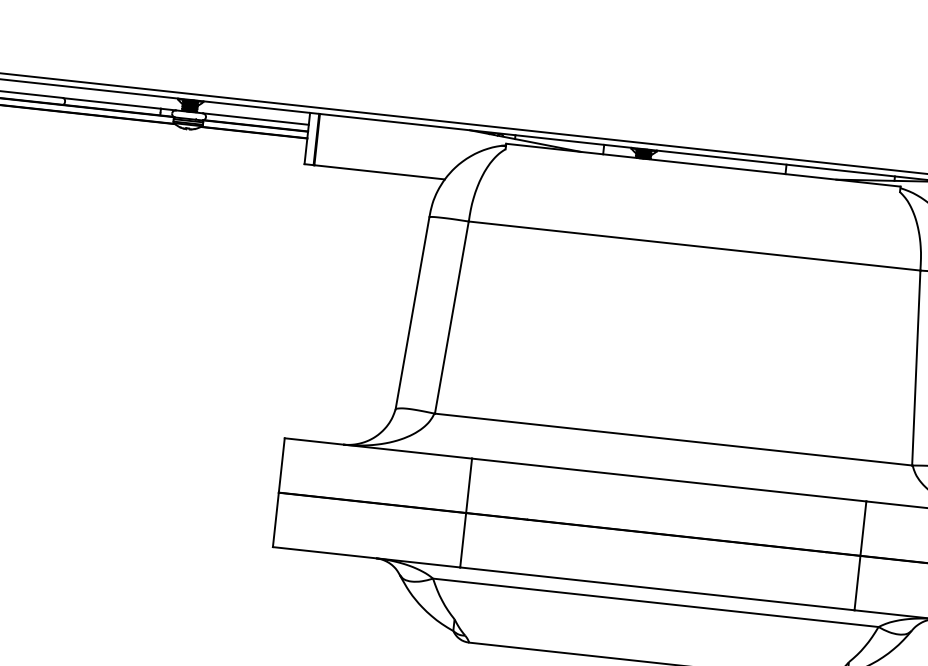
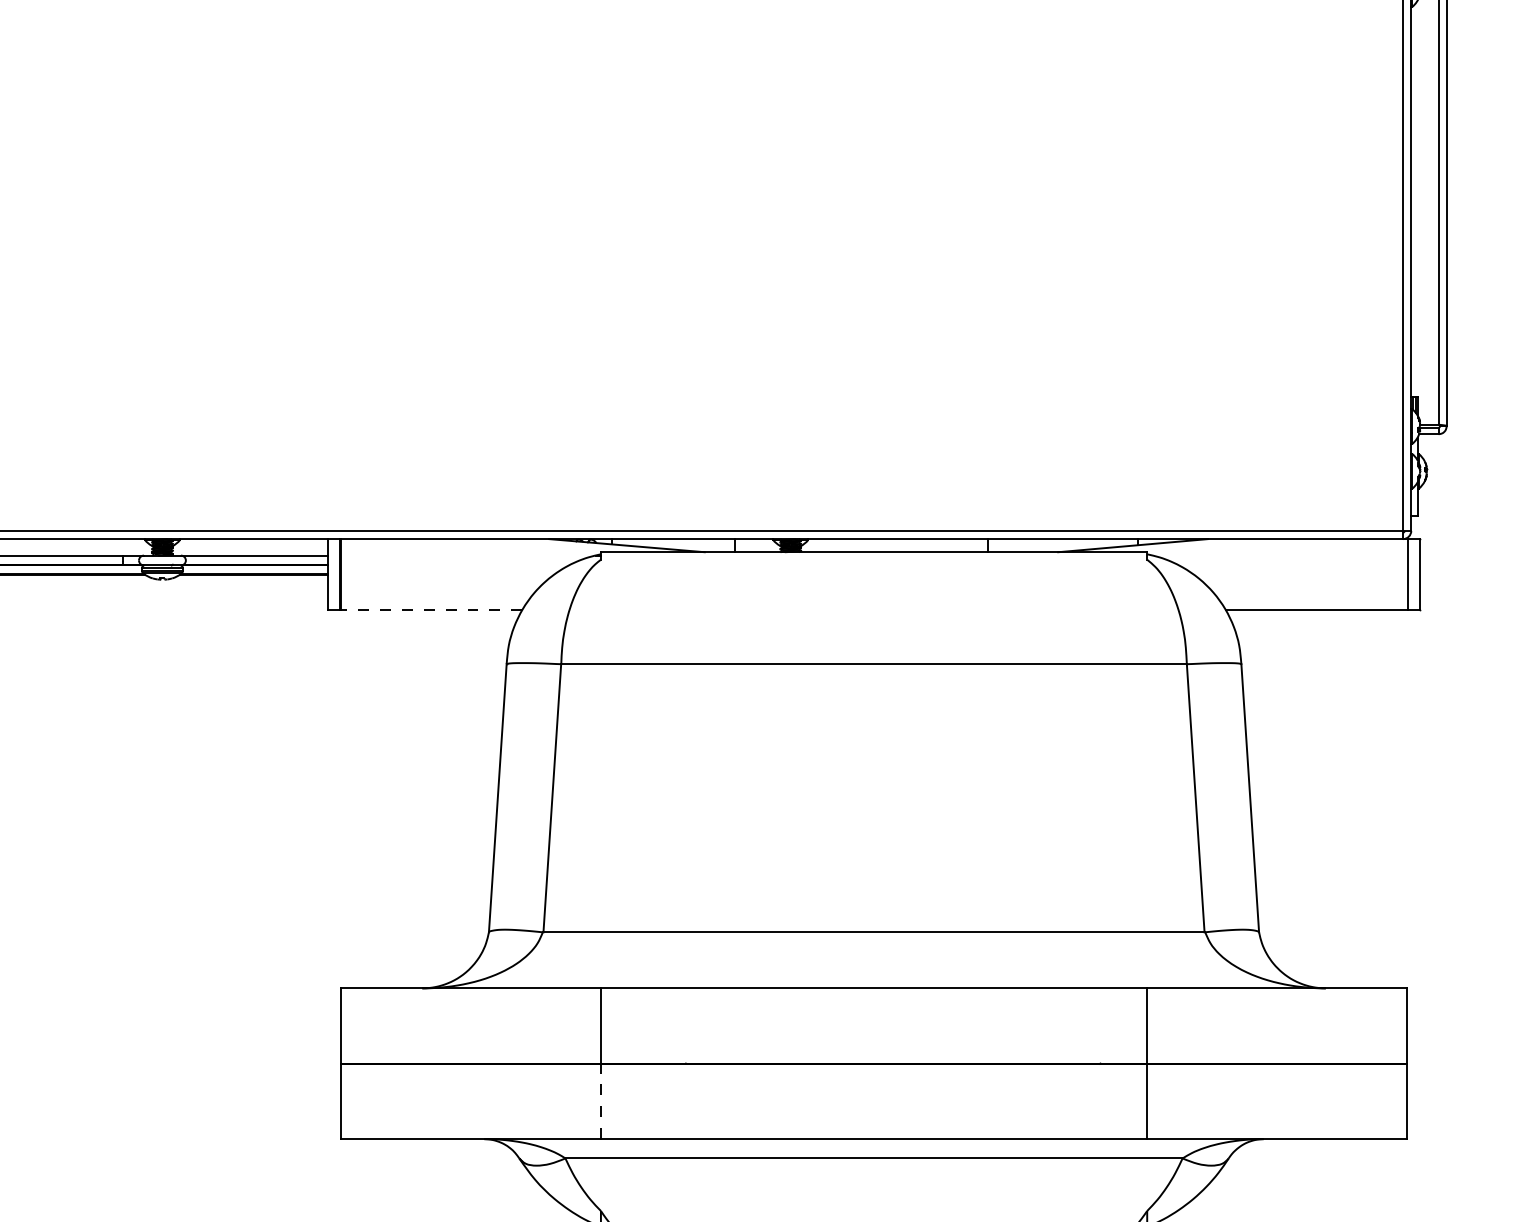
line: (379, 172) -> (431, 610), solid -> dashed
line: (462, 540) -> (600, 1101), solid -> dashed

